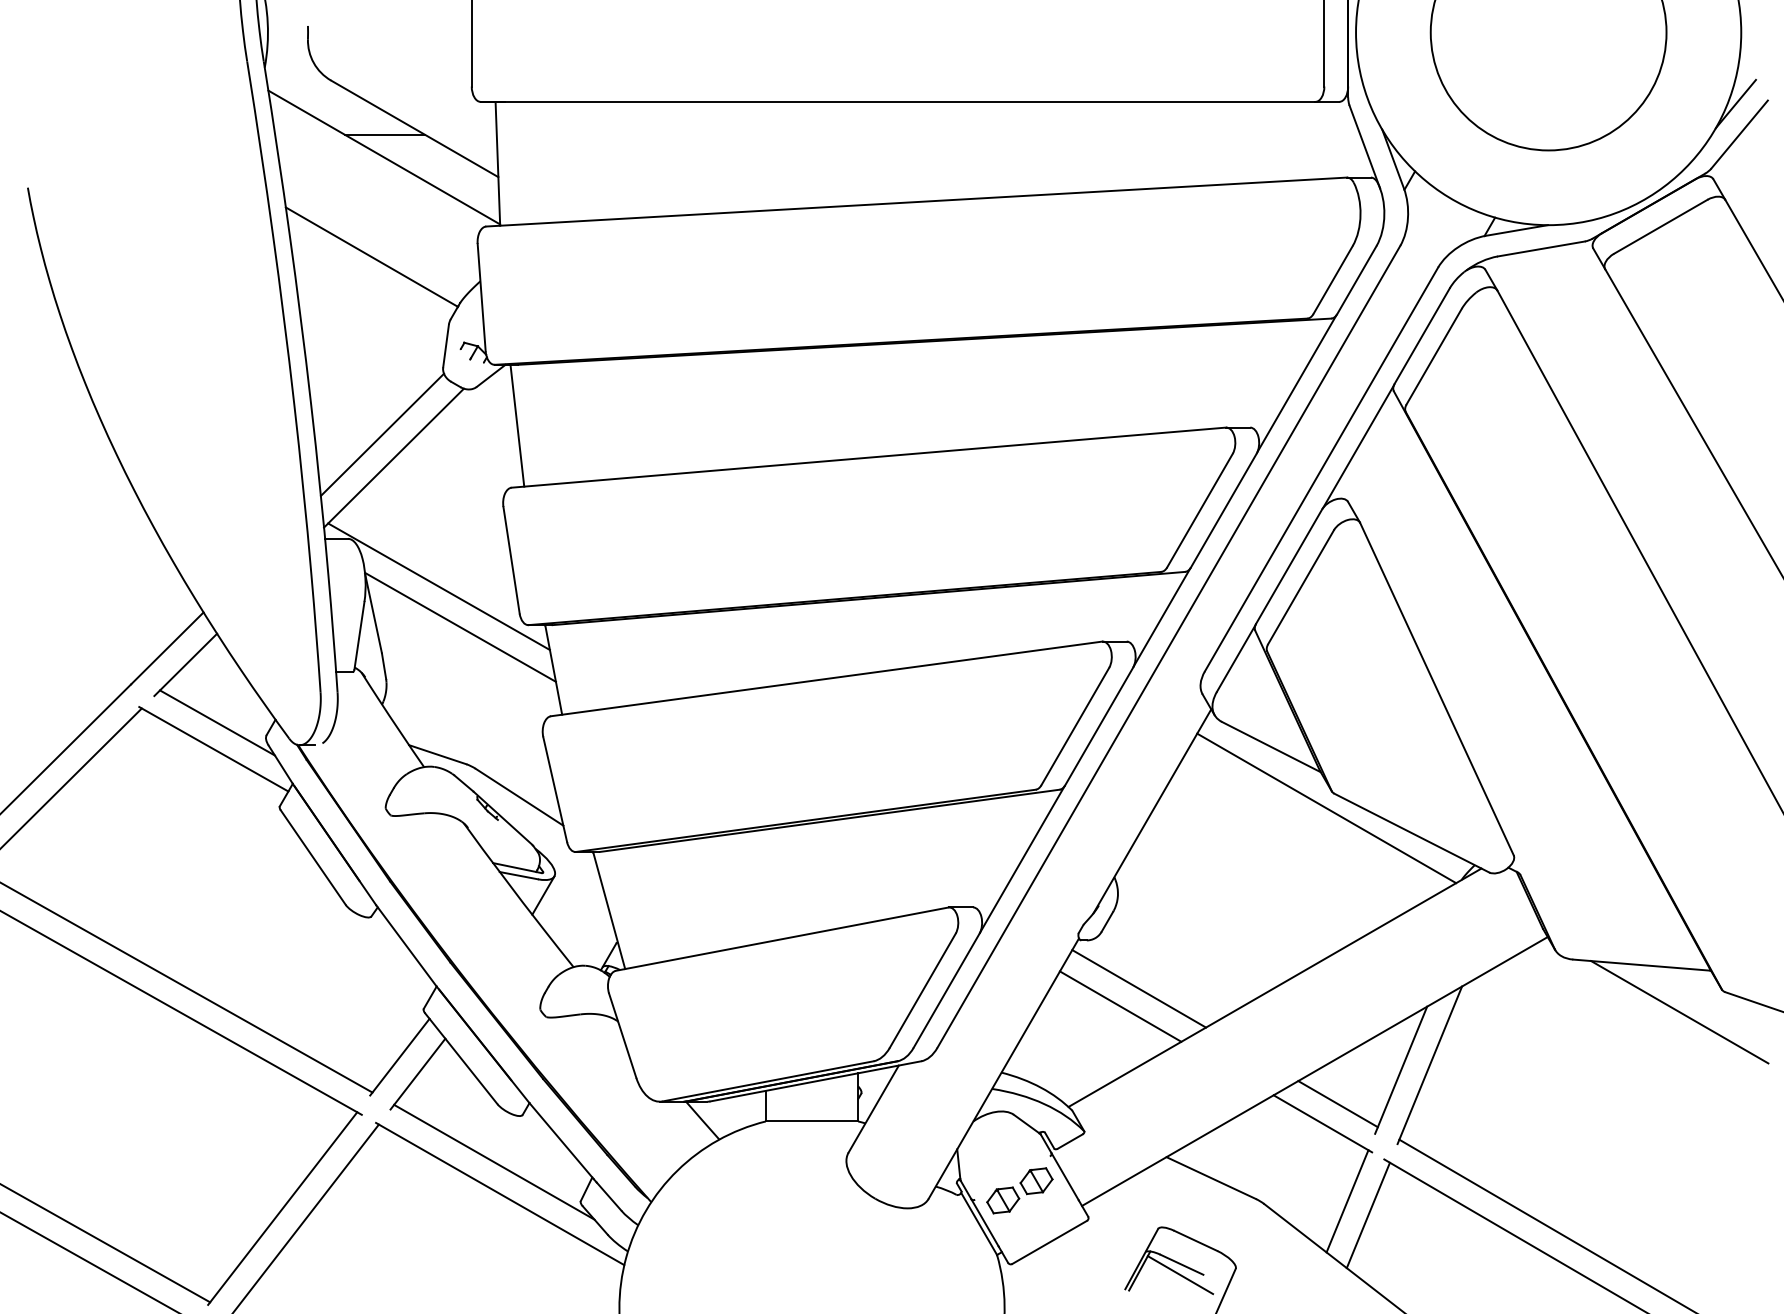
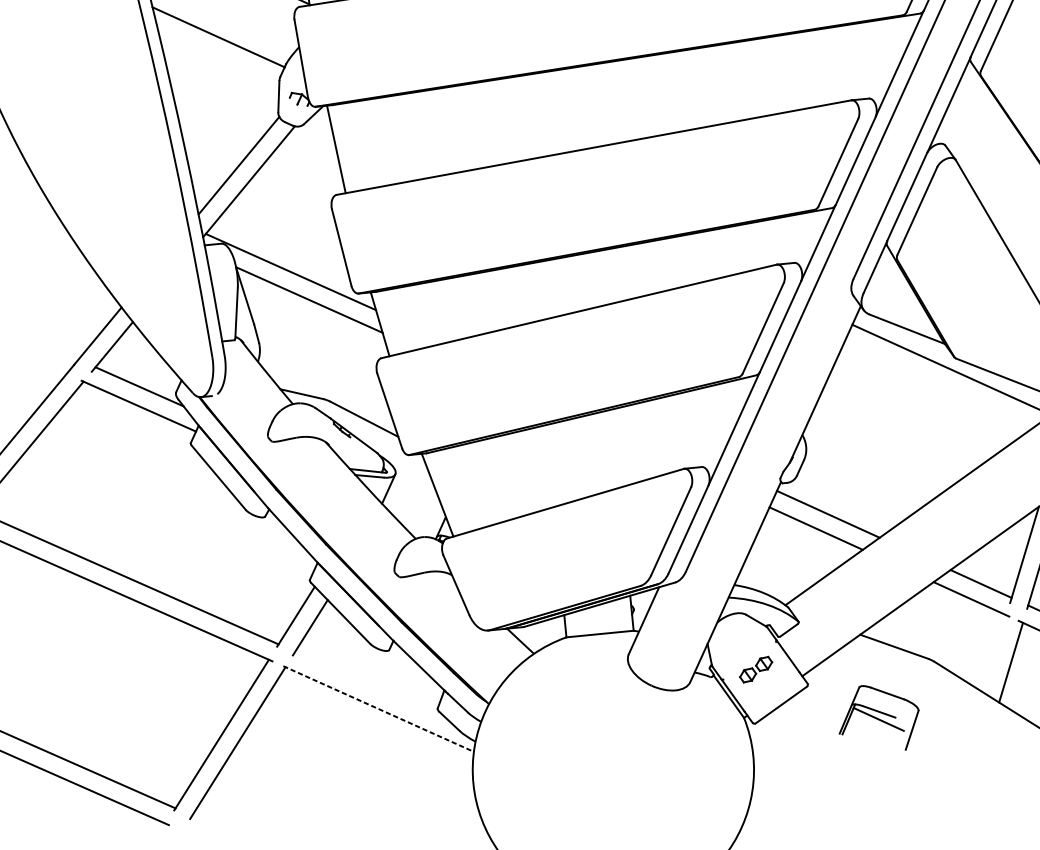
line: (494, 1161) -> (372, 685), removed
part: (1019, 1190) -> (755, 669), size x0.7
line: (500, 1194) -> (378, 709), solid -> dashed
line: (1347, 1201) -> (994, 654), removed

